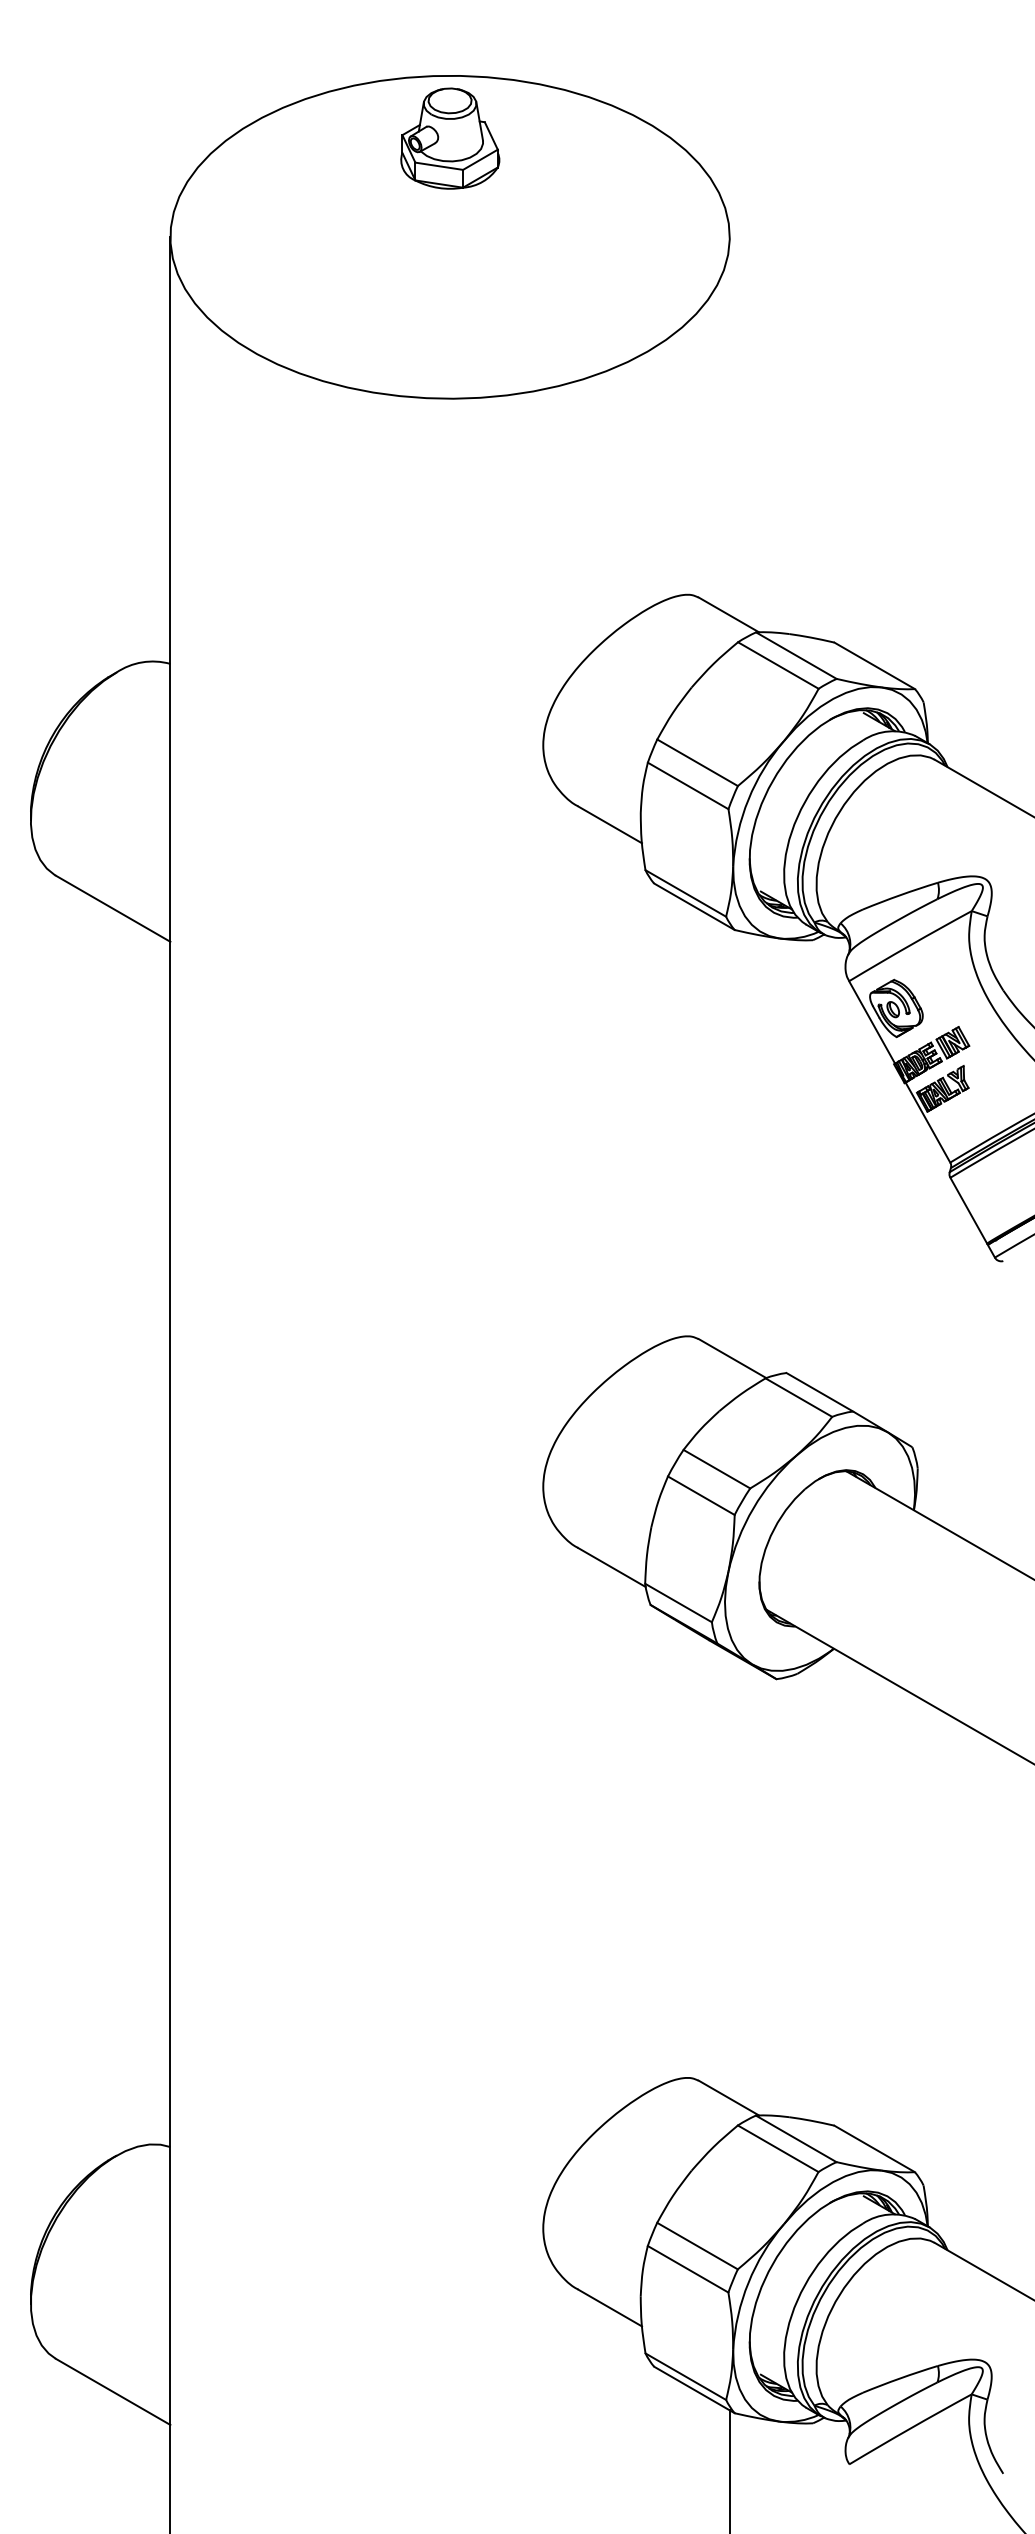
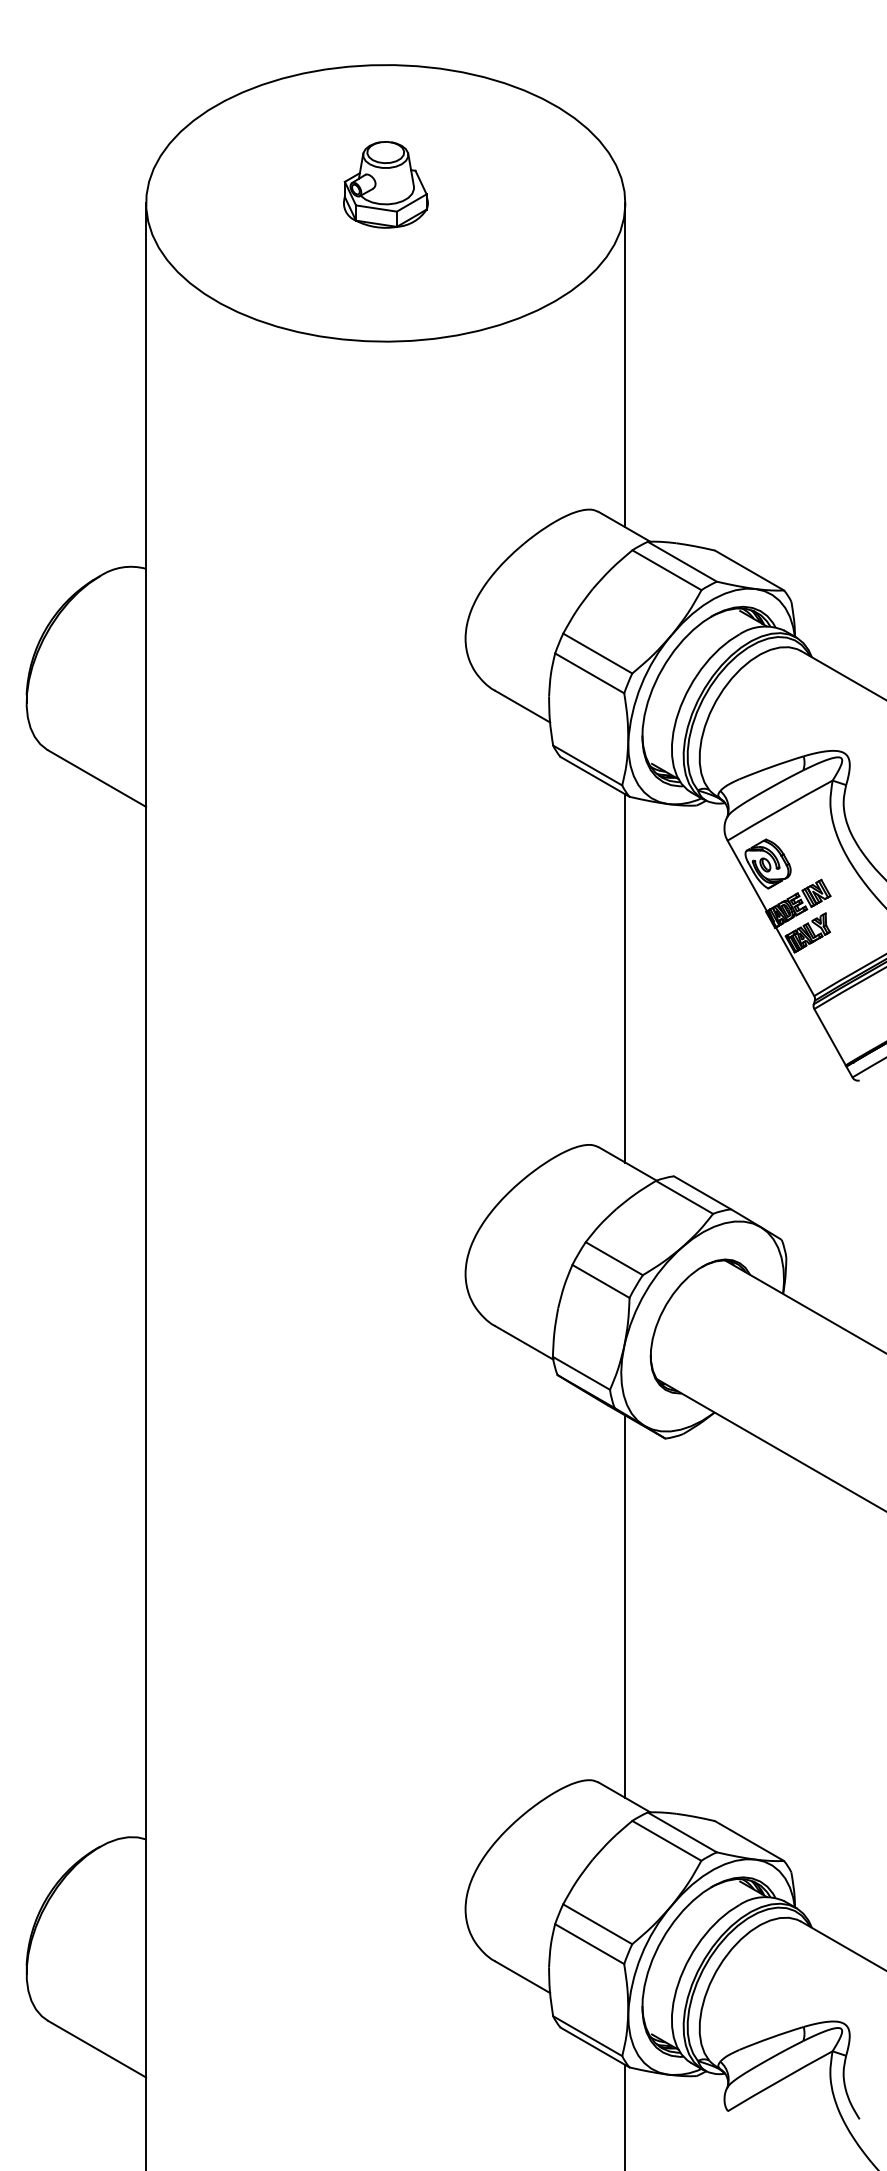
part: (449, 138) -> (385, 184), moved
line: (729, 426) -> (625, 365), added
line: (729, 1142) -> (625, 978), added
line: (729, 1875) -> (625, 1606), added

